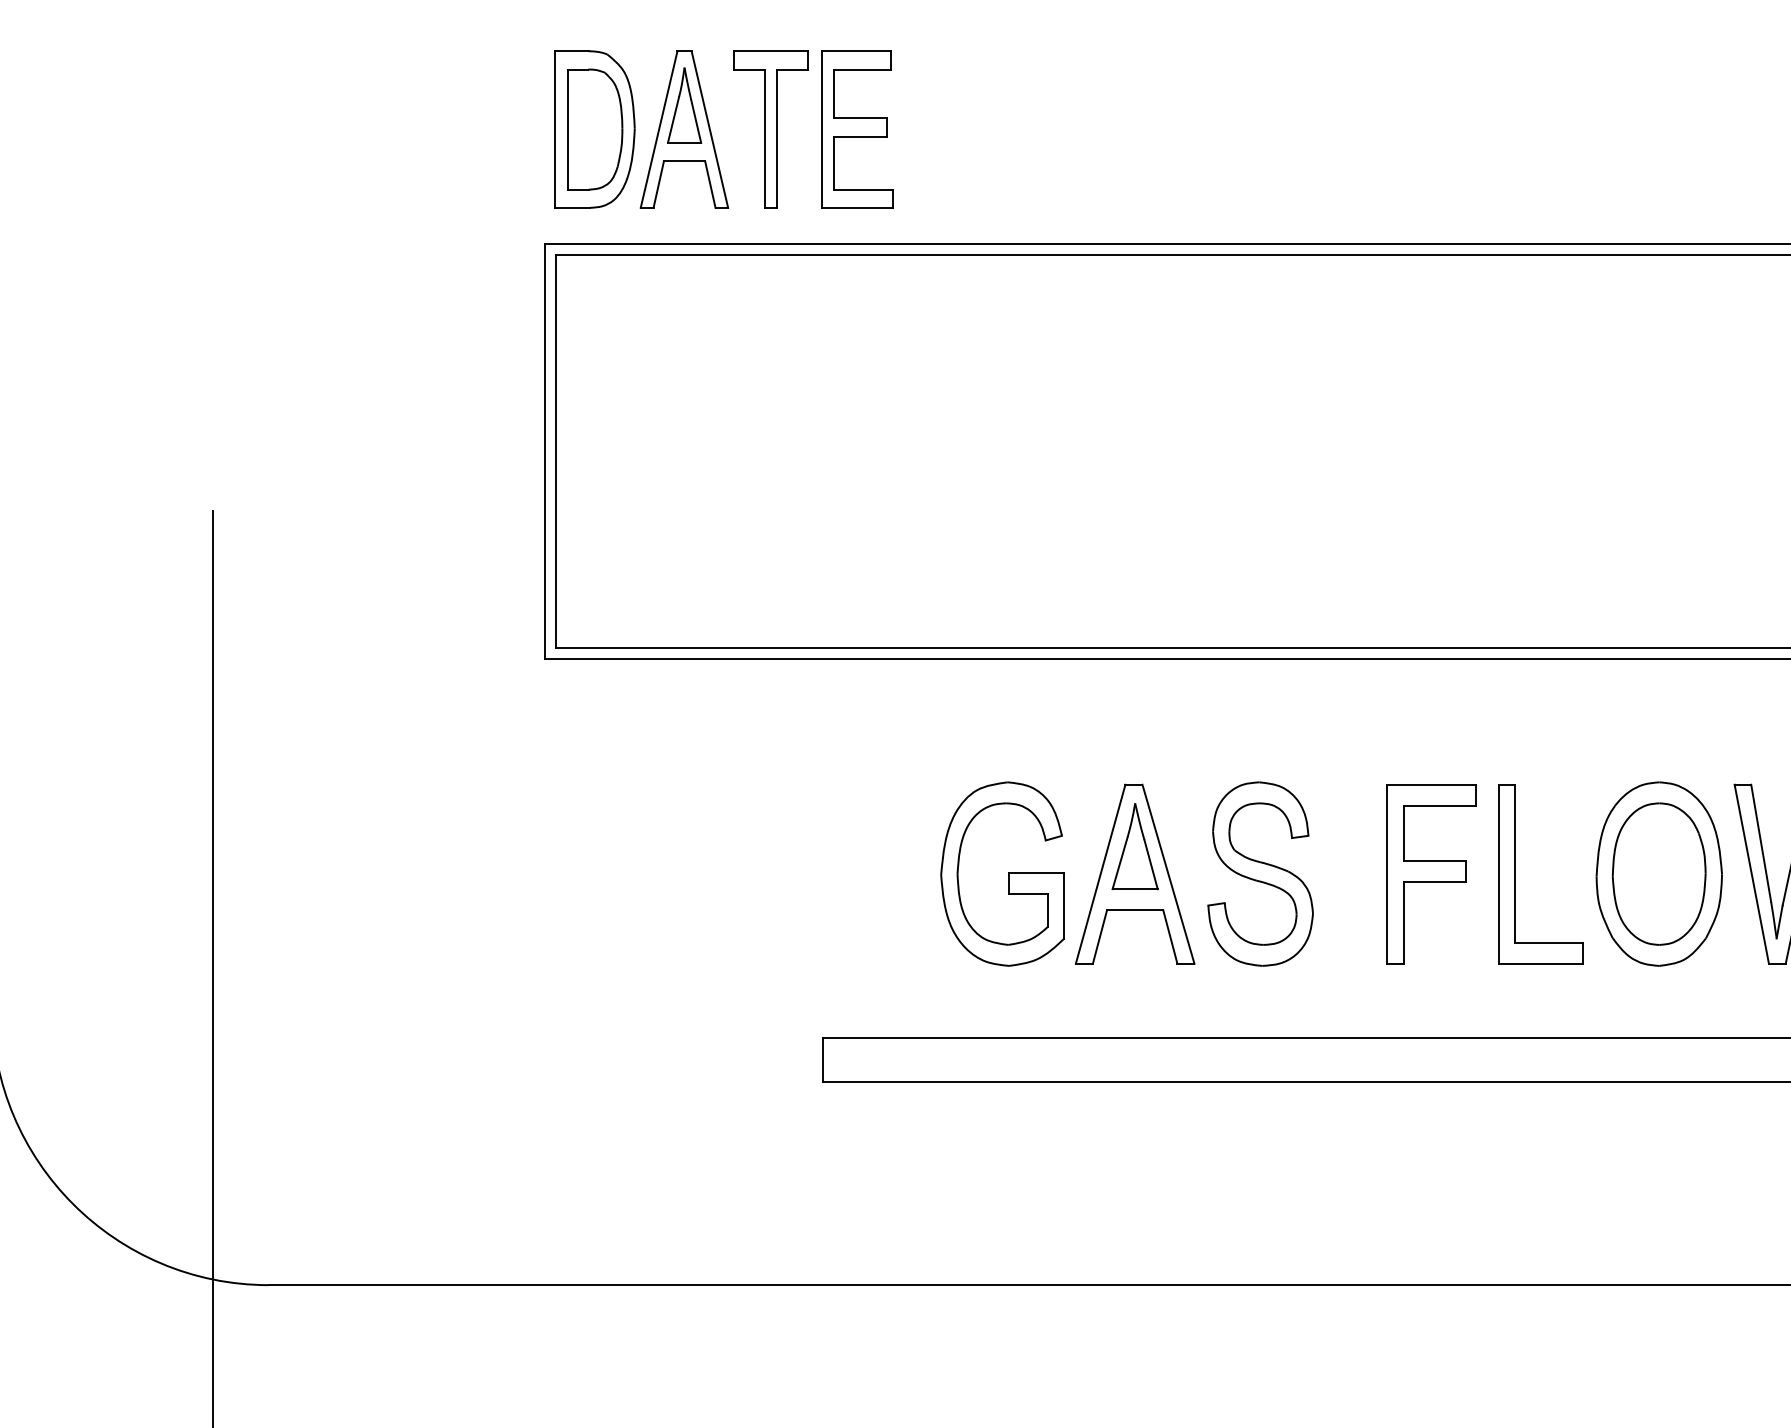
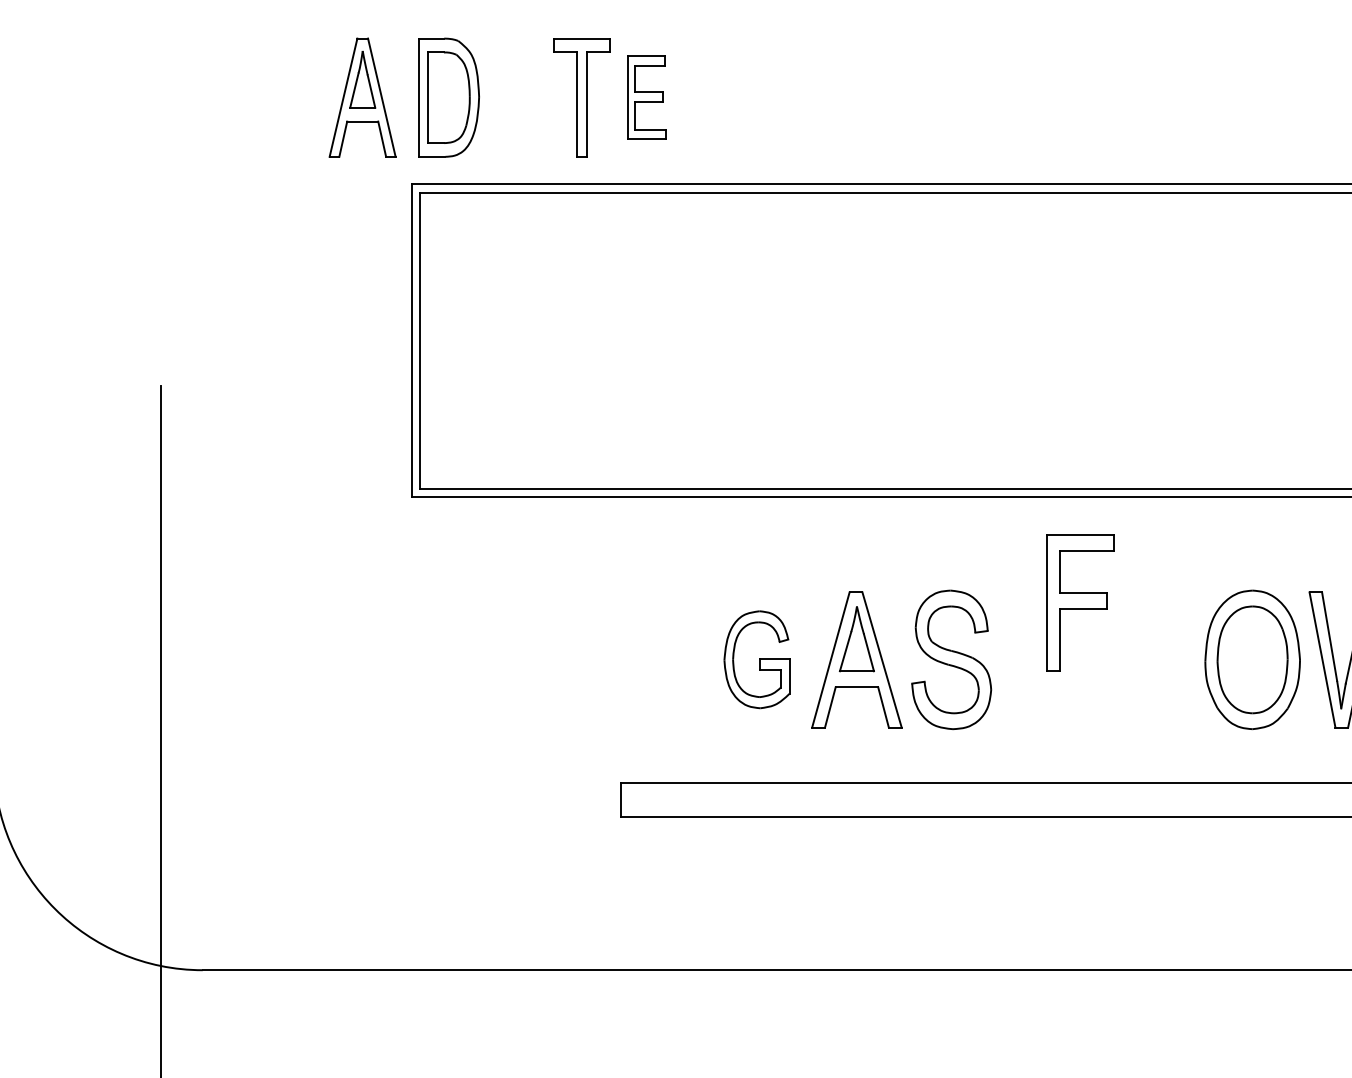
part: (684, 129) -> (362, 97), moved
part: (856, 129) -> (646, 97), size x0.7
part: (1002, 873) -> (756, 659), size x0.7
part: (1431, 873) -> (1080, 602), moved
part: (1516, 873) -> (1144, 659), removed

